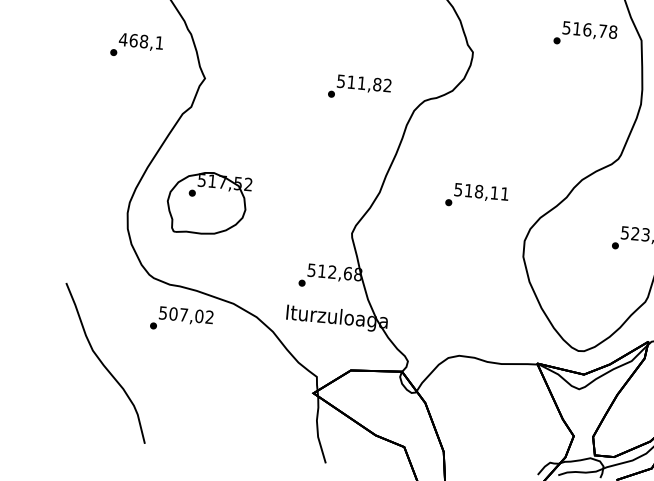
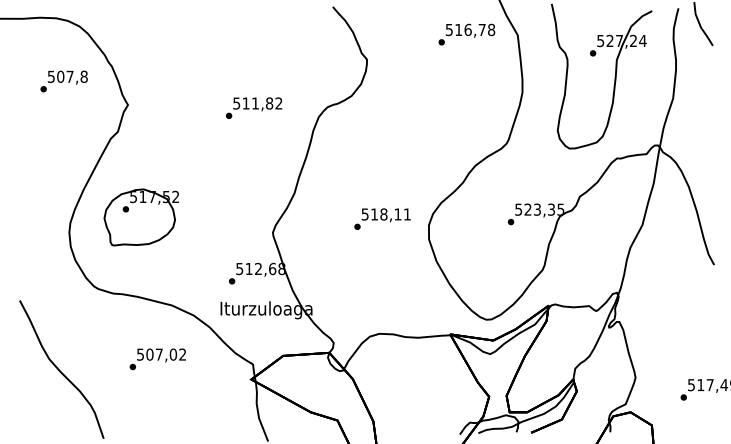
text: (141, 40) -> (67, 76), 468,1 -> 507,8
text: (360, 87) -> (254, 107), moved
text: (477, 195) -> (382, 218), moved
text: (181, 320) -> (157, 359), moved

